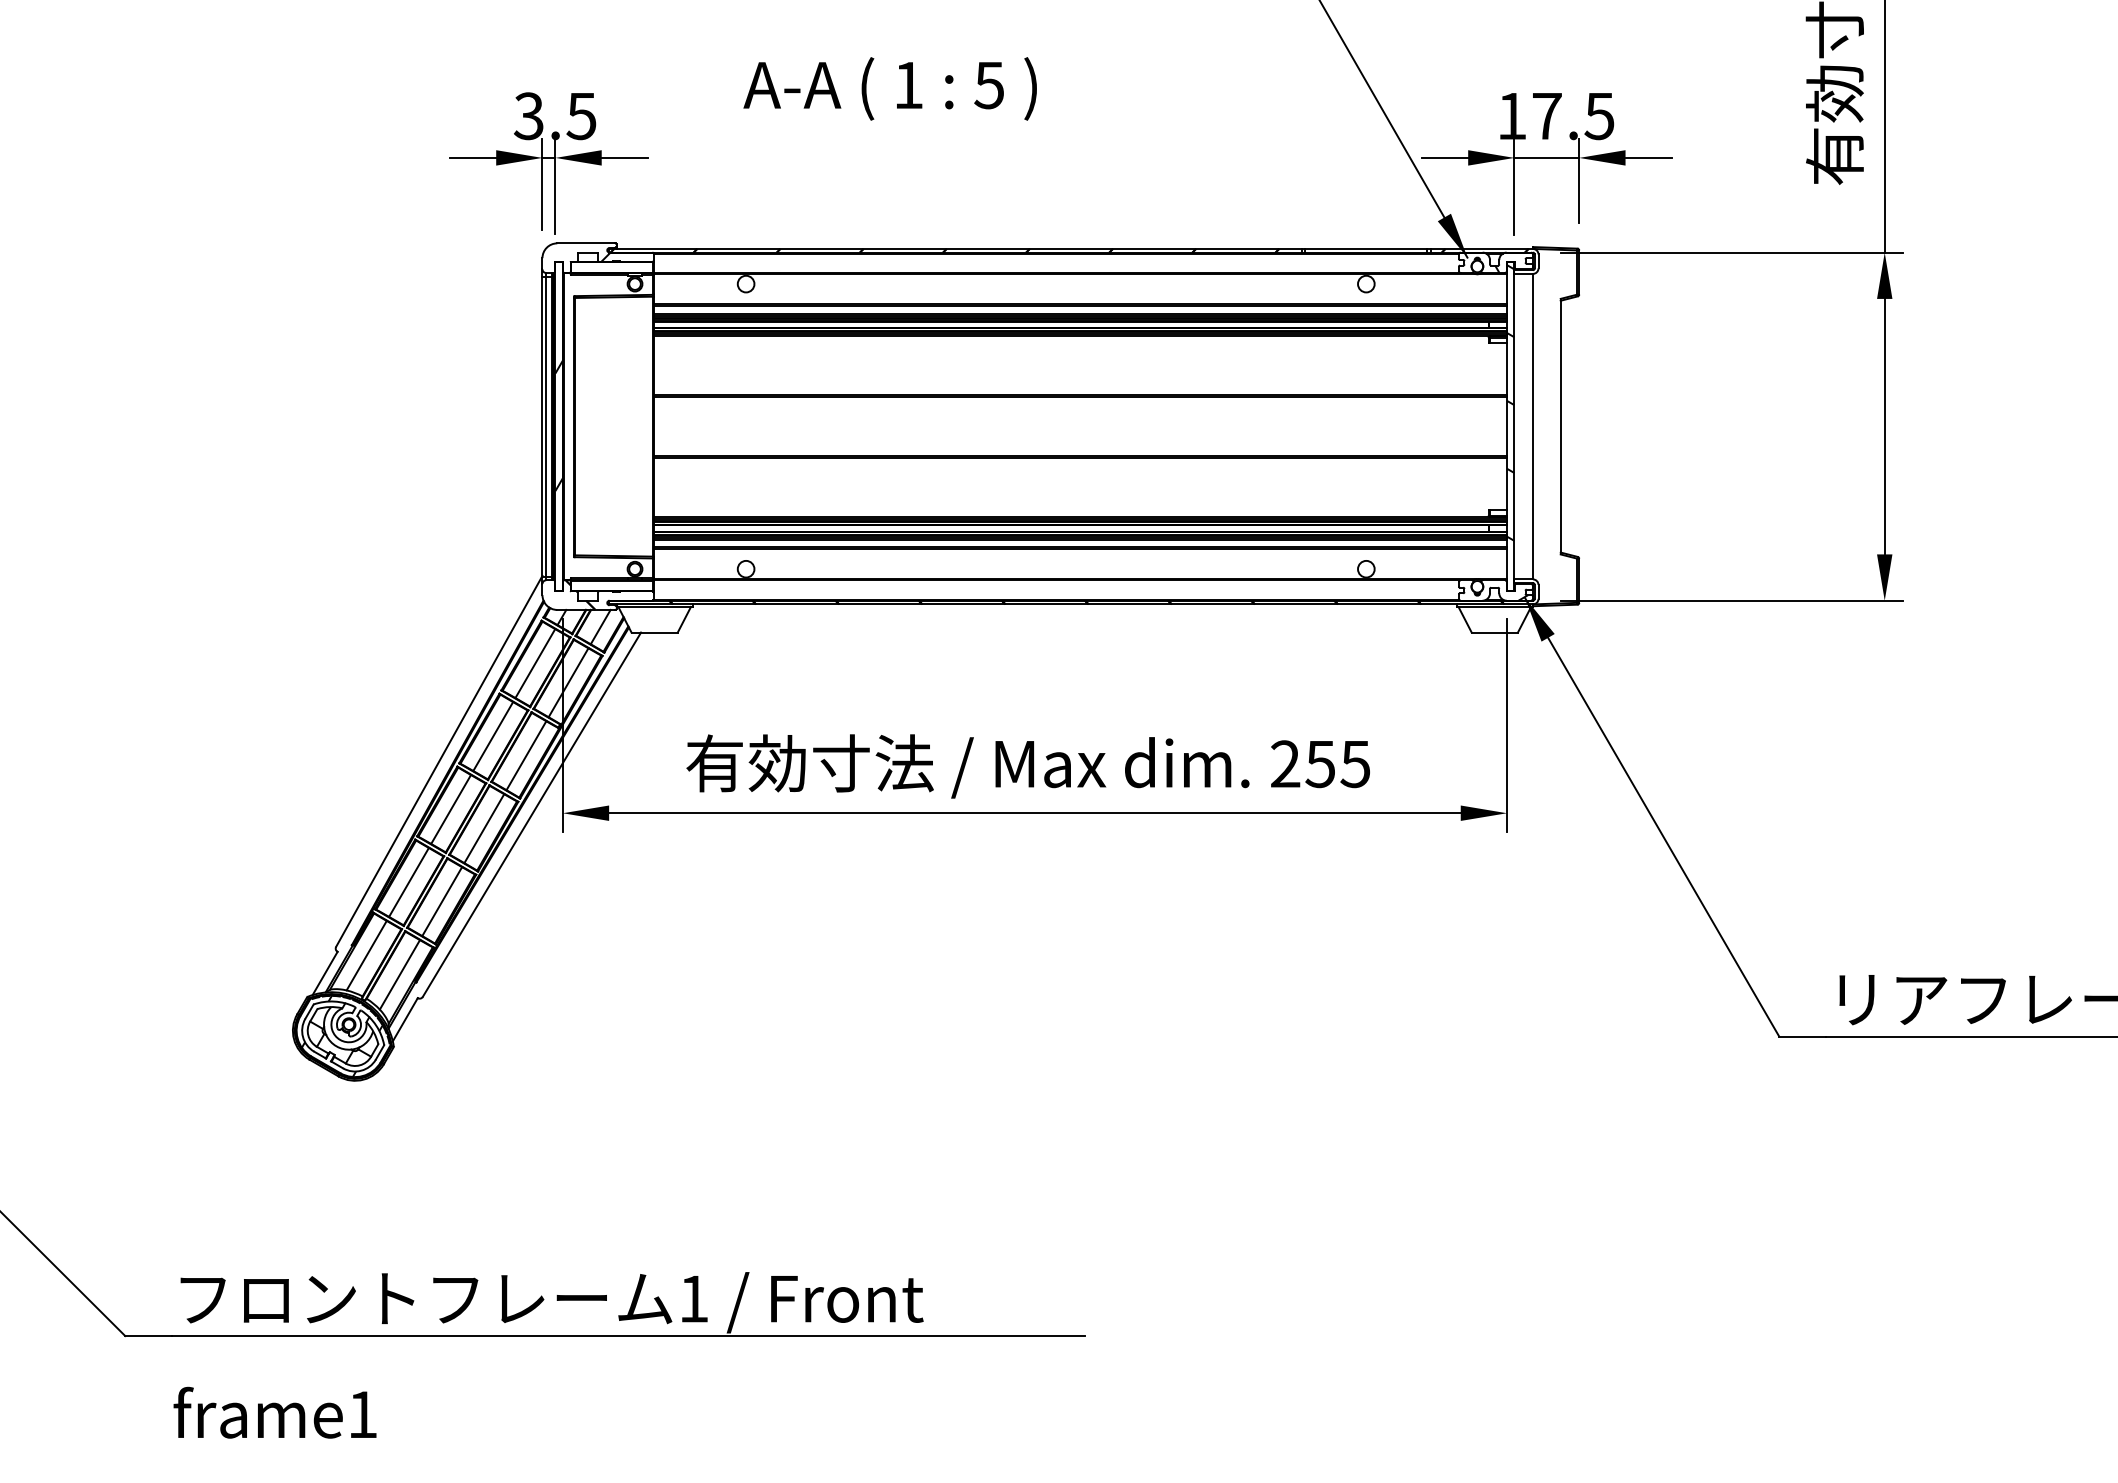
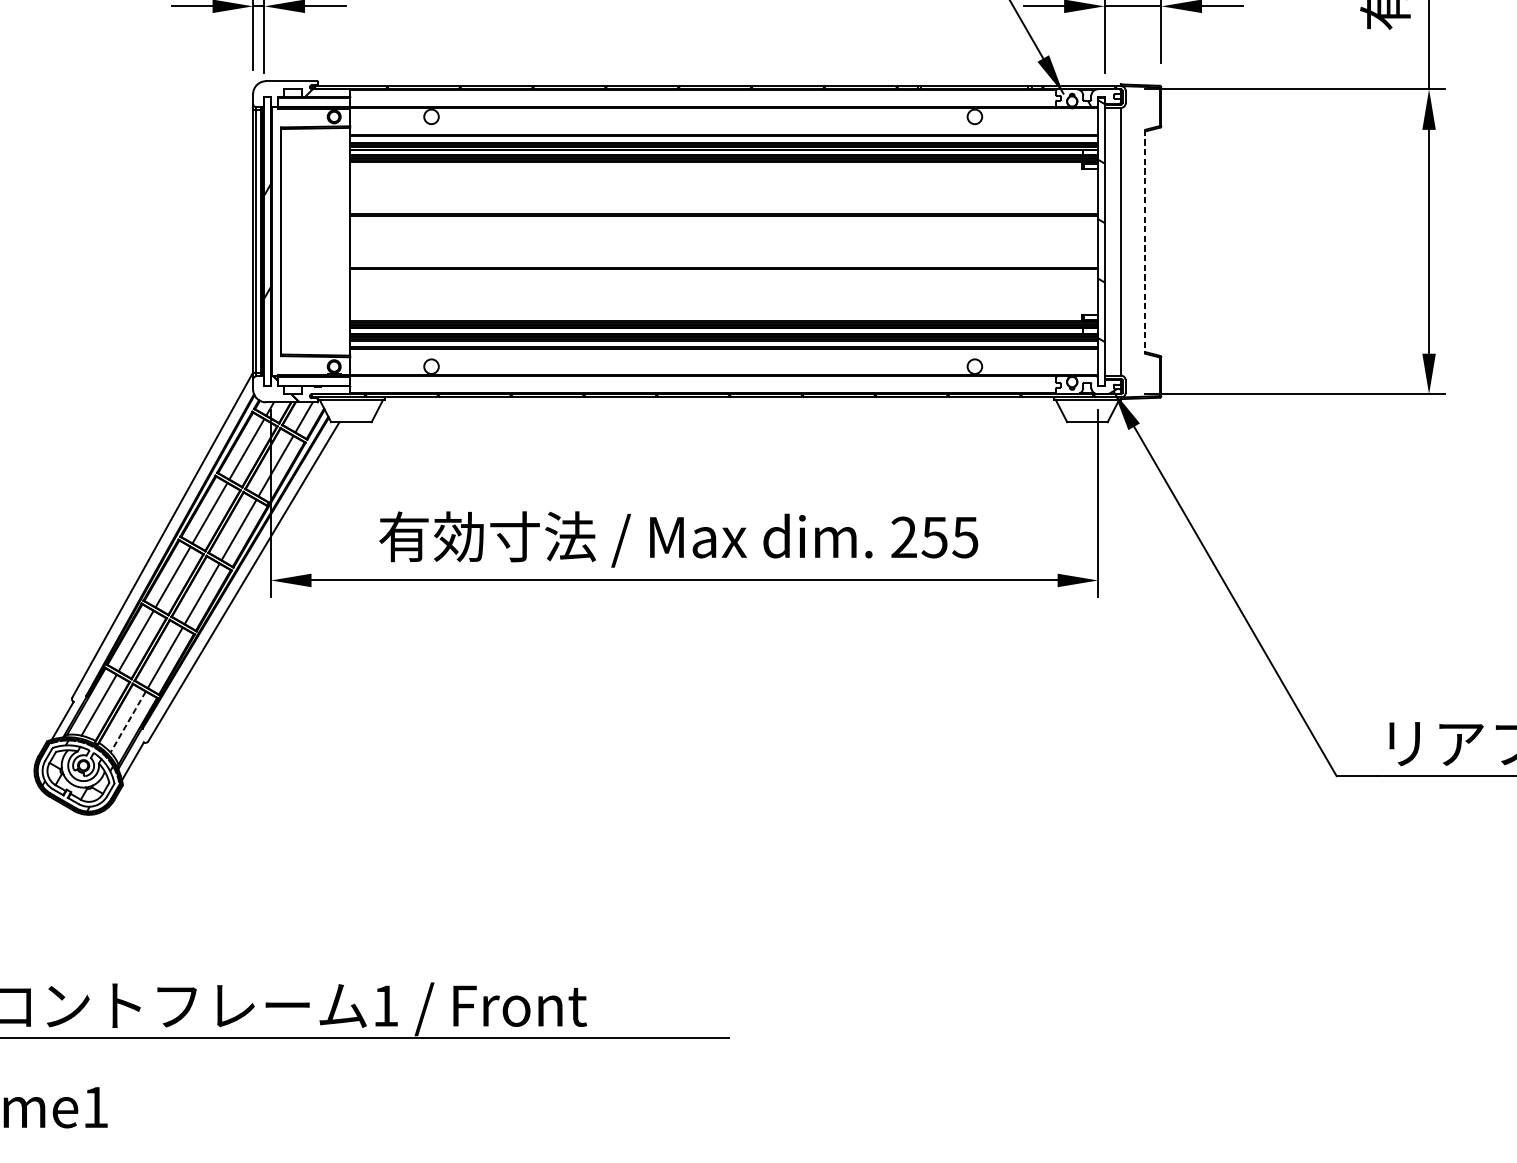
line: (1560, 426) -> (1145, 241), solid -> dashed
line: (399, 975) -> (127, 722), solid -> dashed

